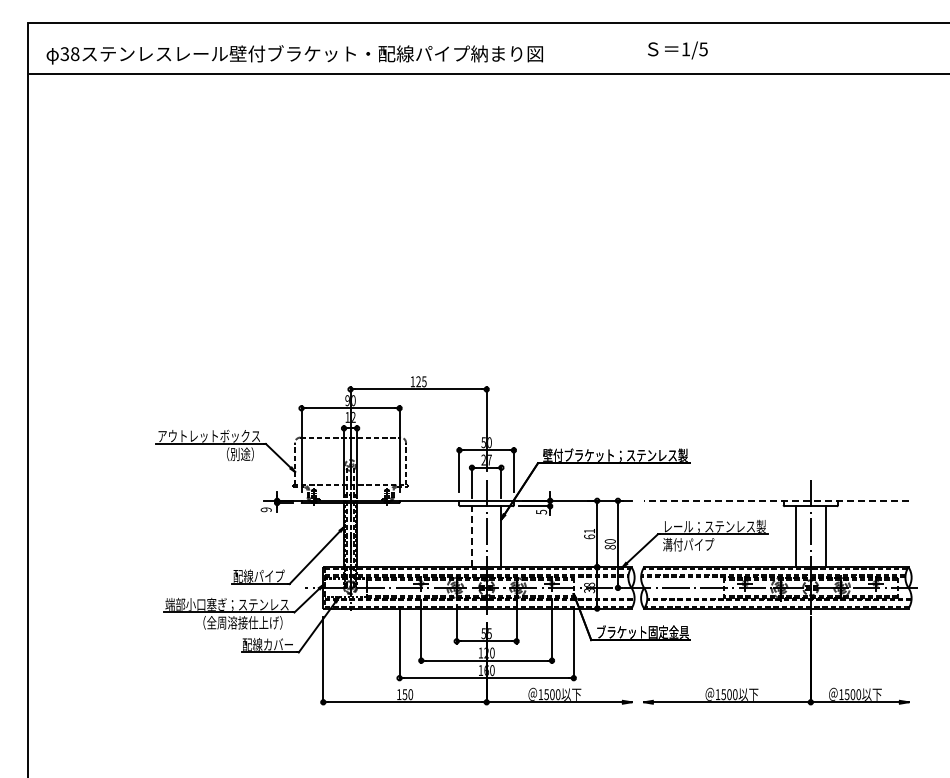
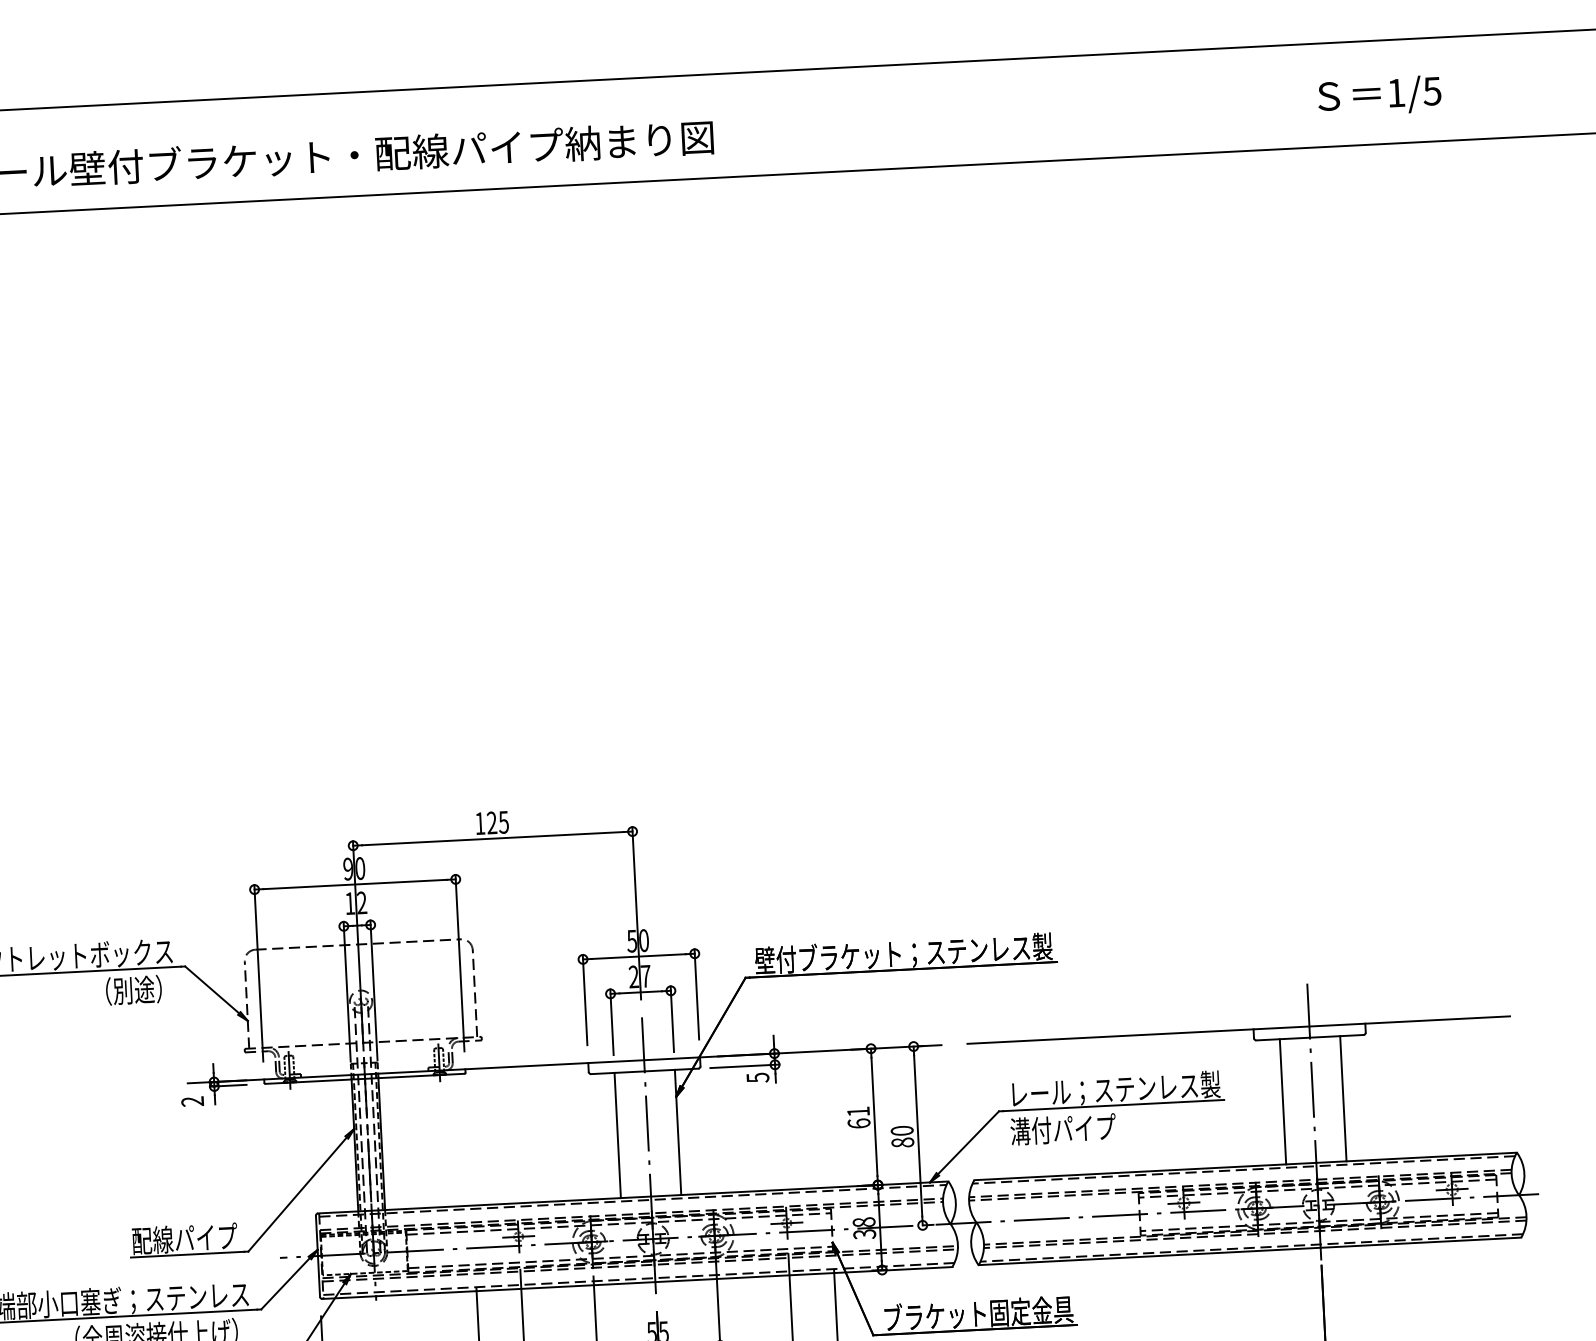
text: (677, 50) -> (1378, 96), moved
line: (775, 500) -> (1236, 1029), dashed -> solid
text: (266, 509) -> (193, 1100), 9 -> 2
line: (471, 536) -> (616, 1135), dashed -> solid

